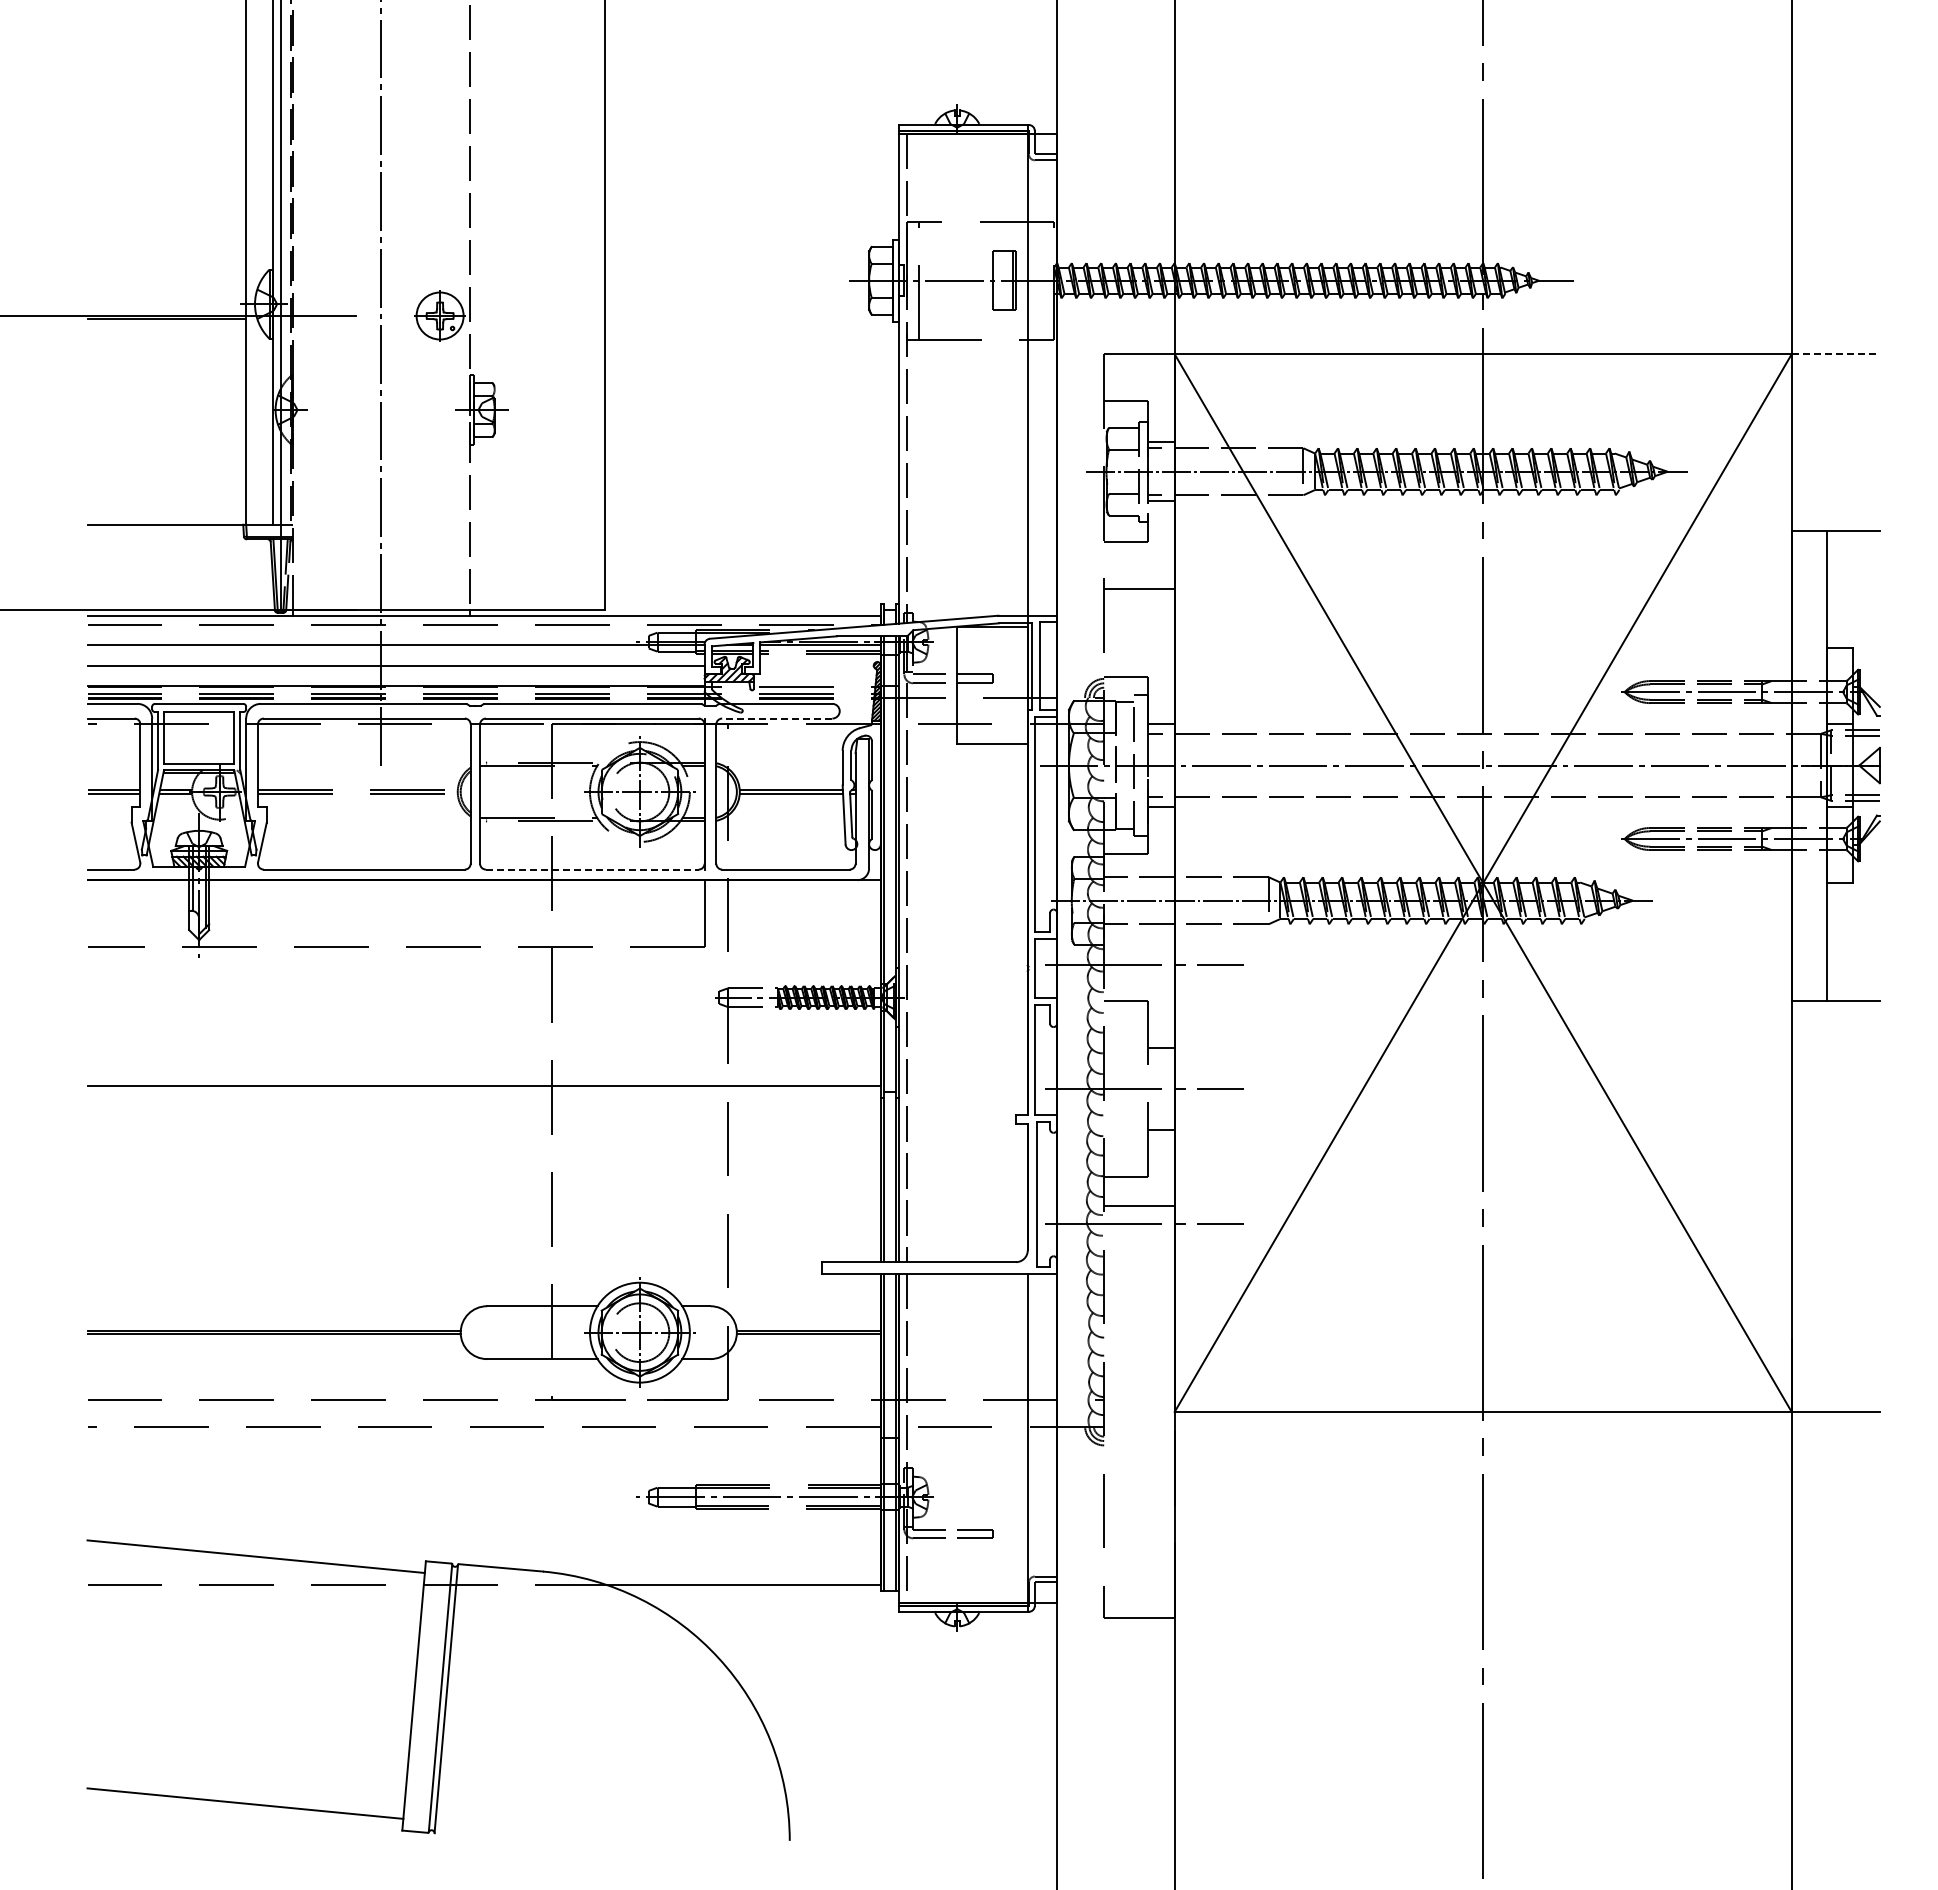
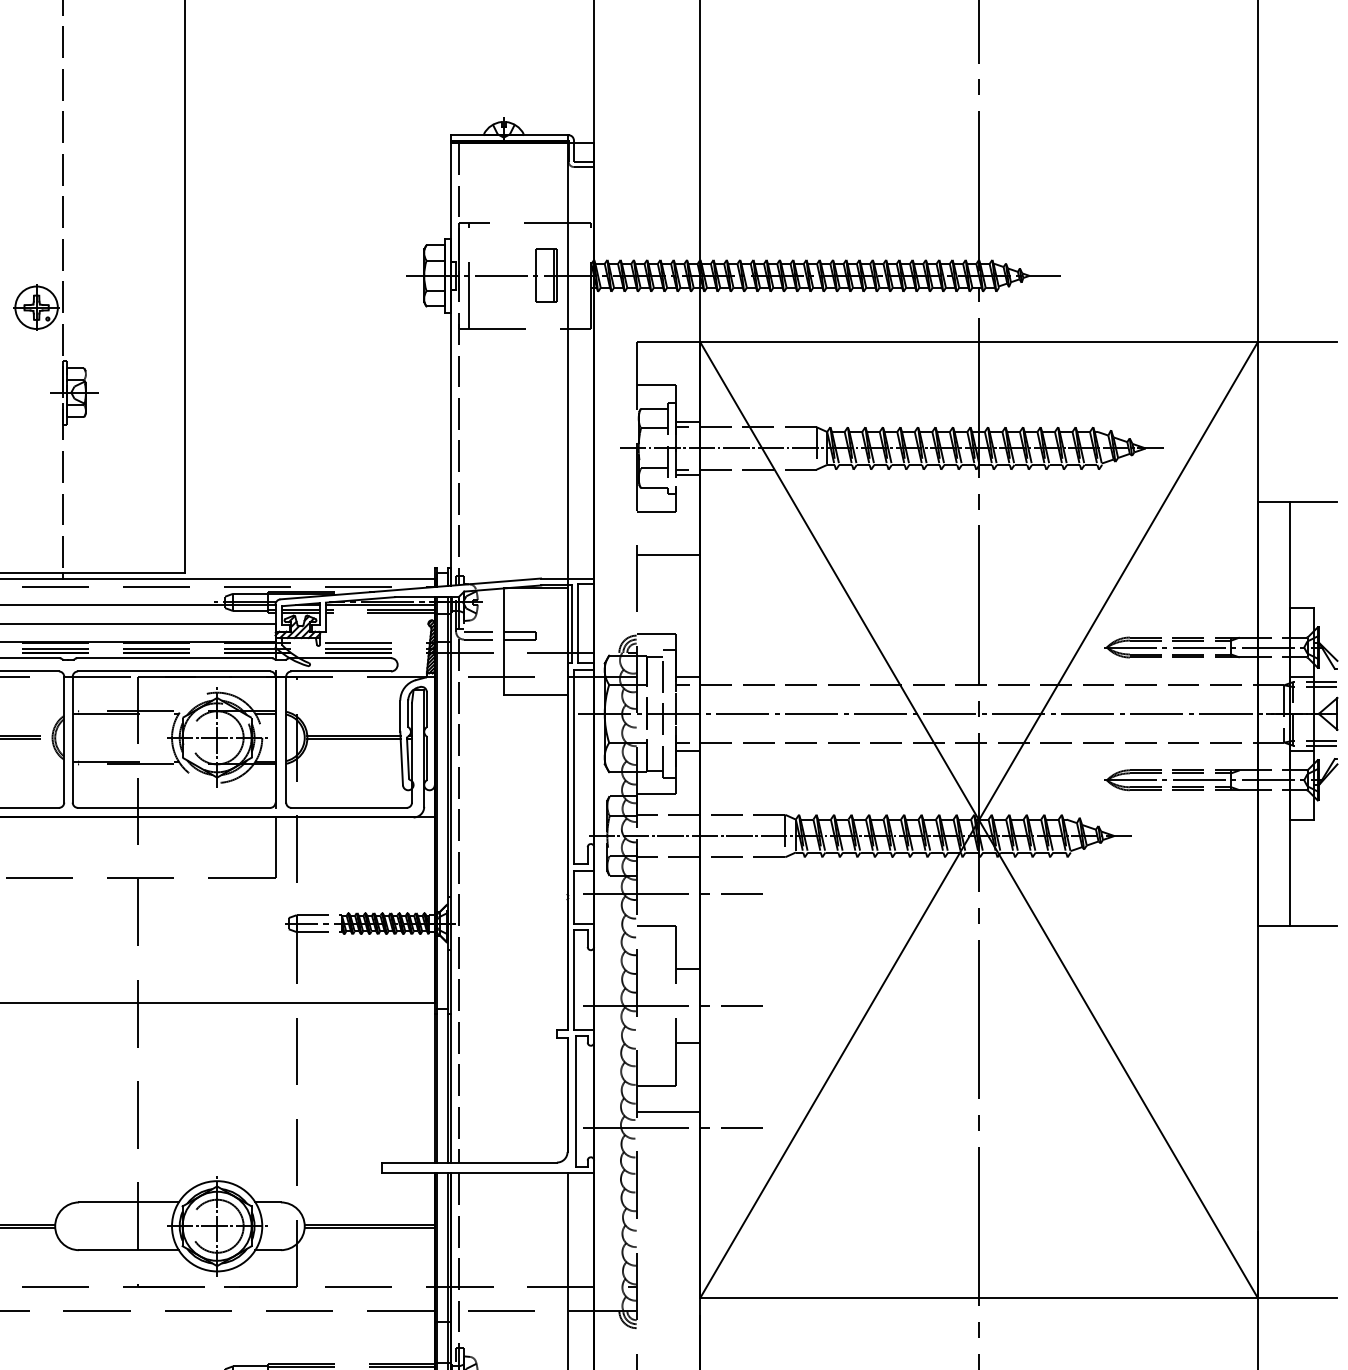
line: (1836, 354) -> (1298, 342), dashed -> solid
line: (776, 718) -> (340, 671), dashed -> solid
line: (592, 869) -> (174, 807), dashed -> solid

